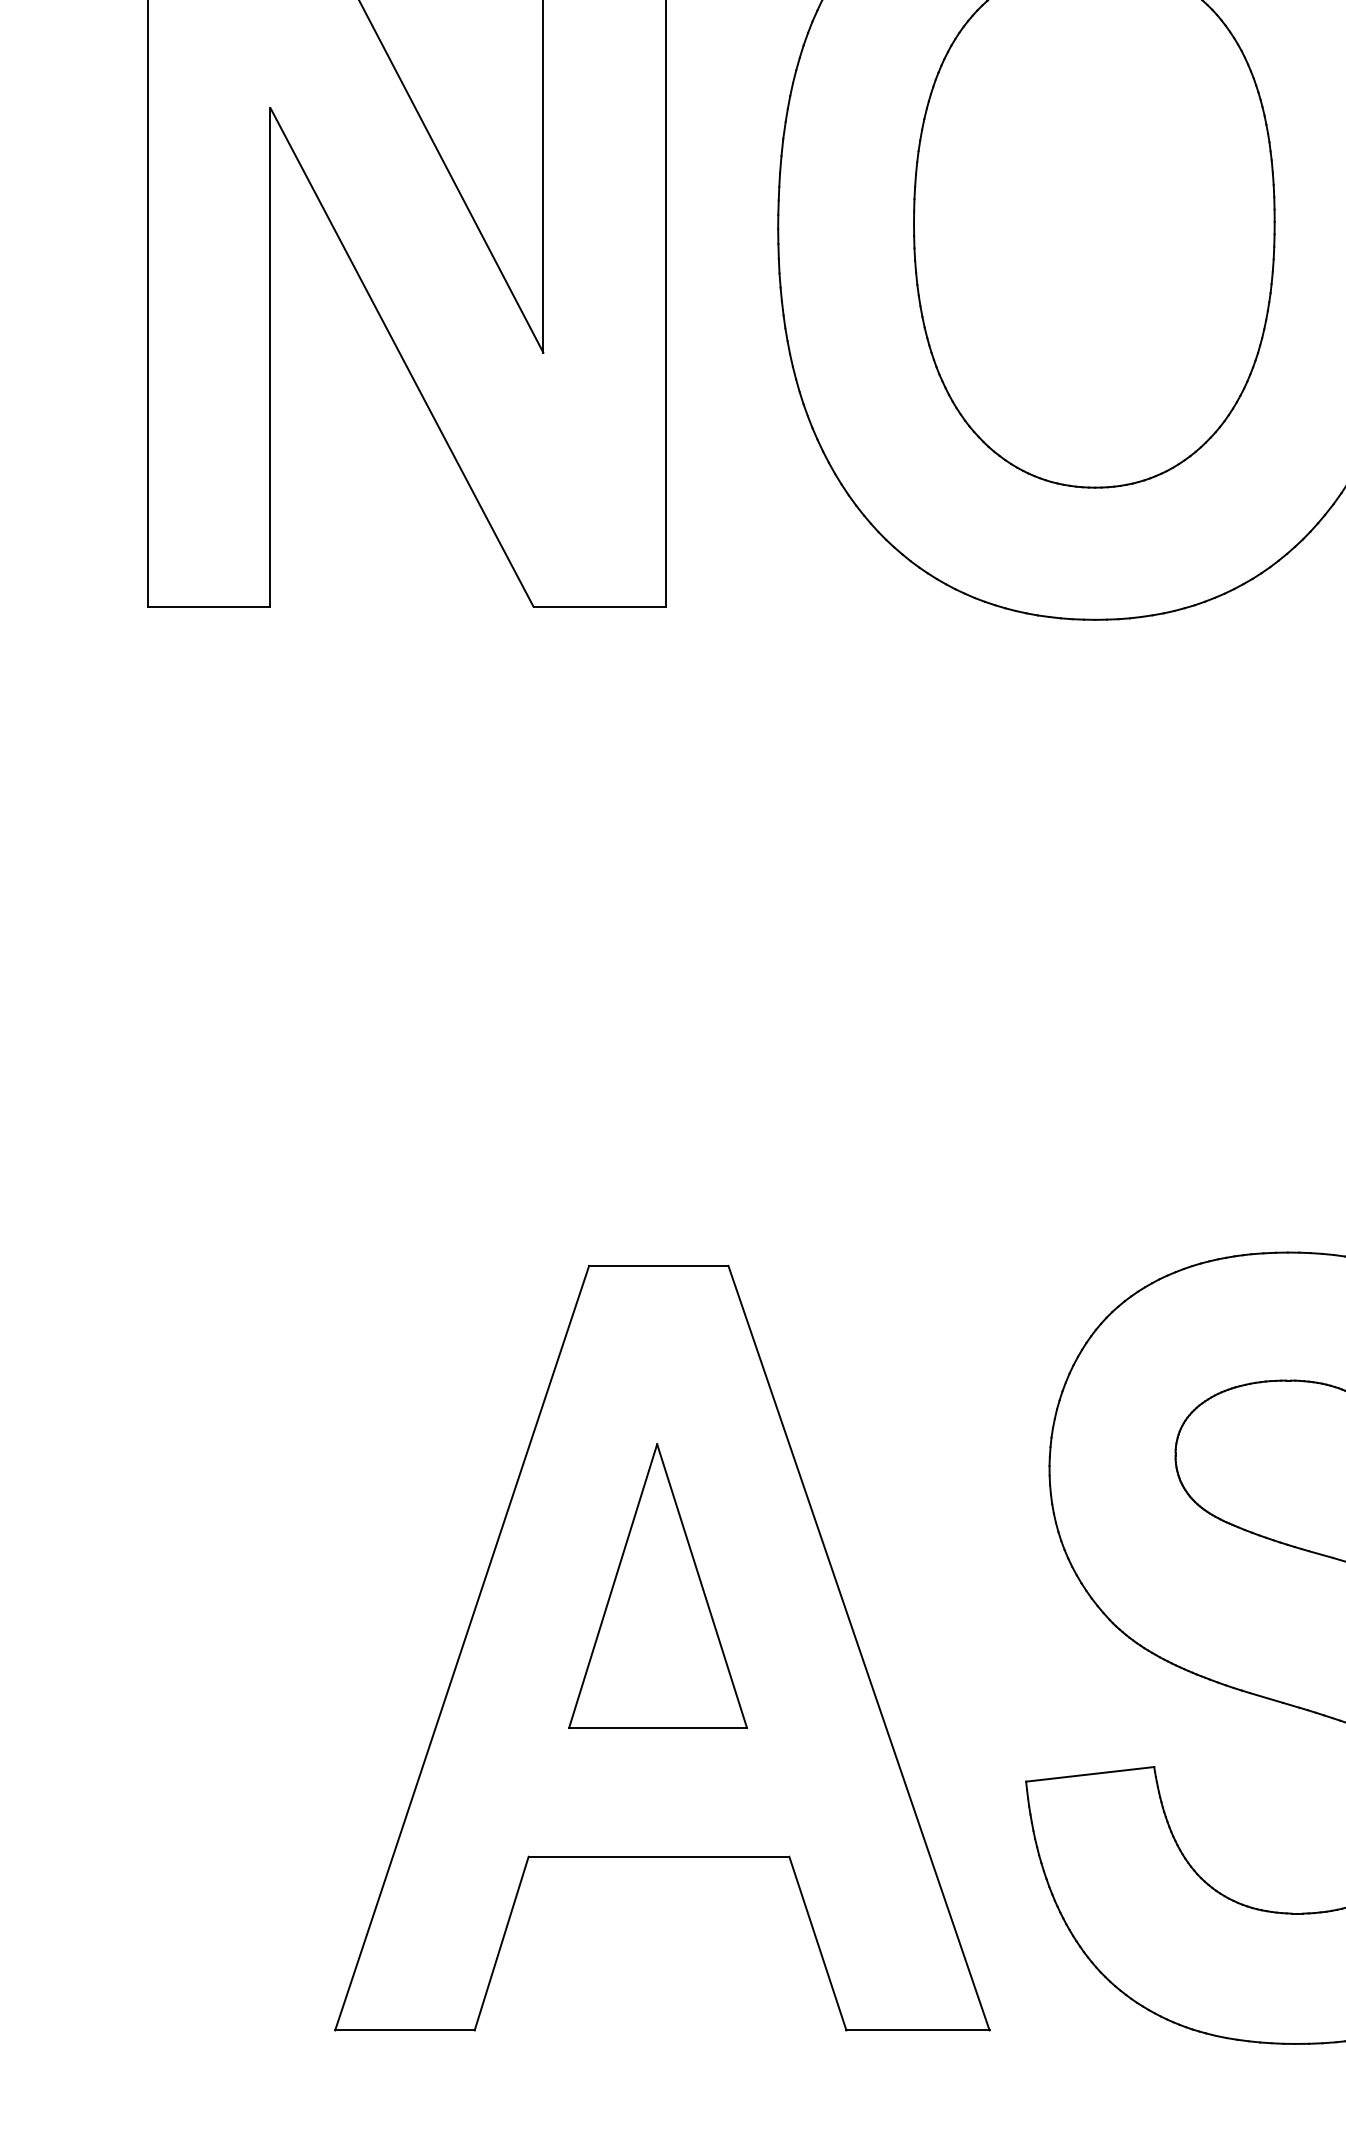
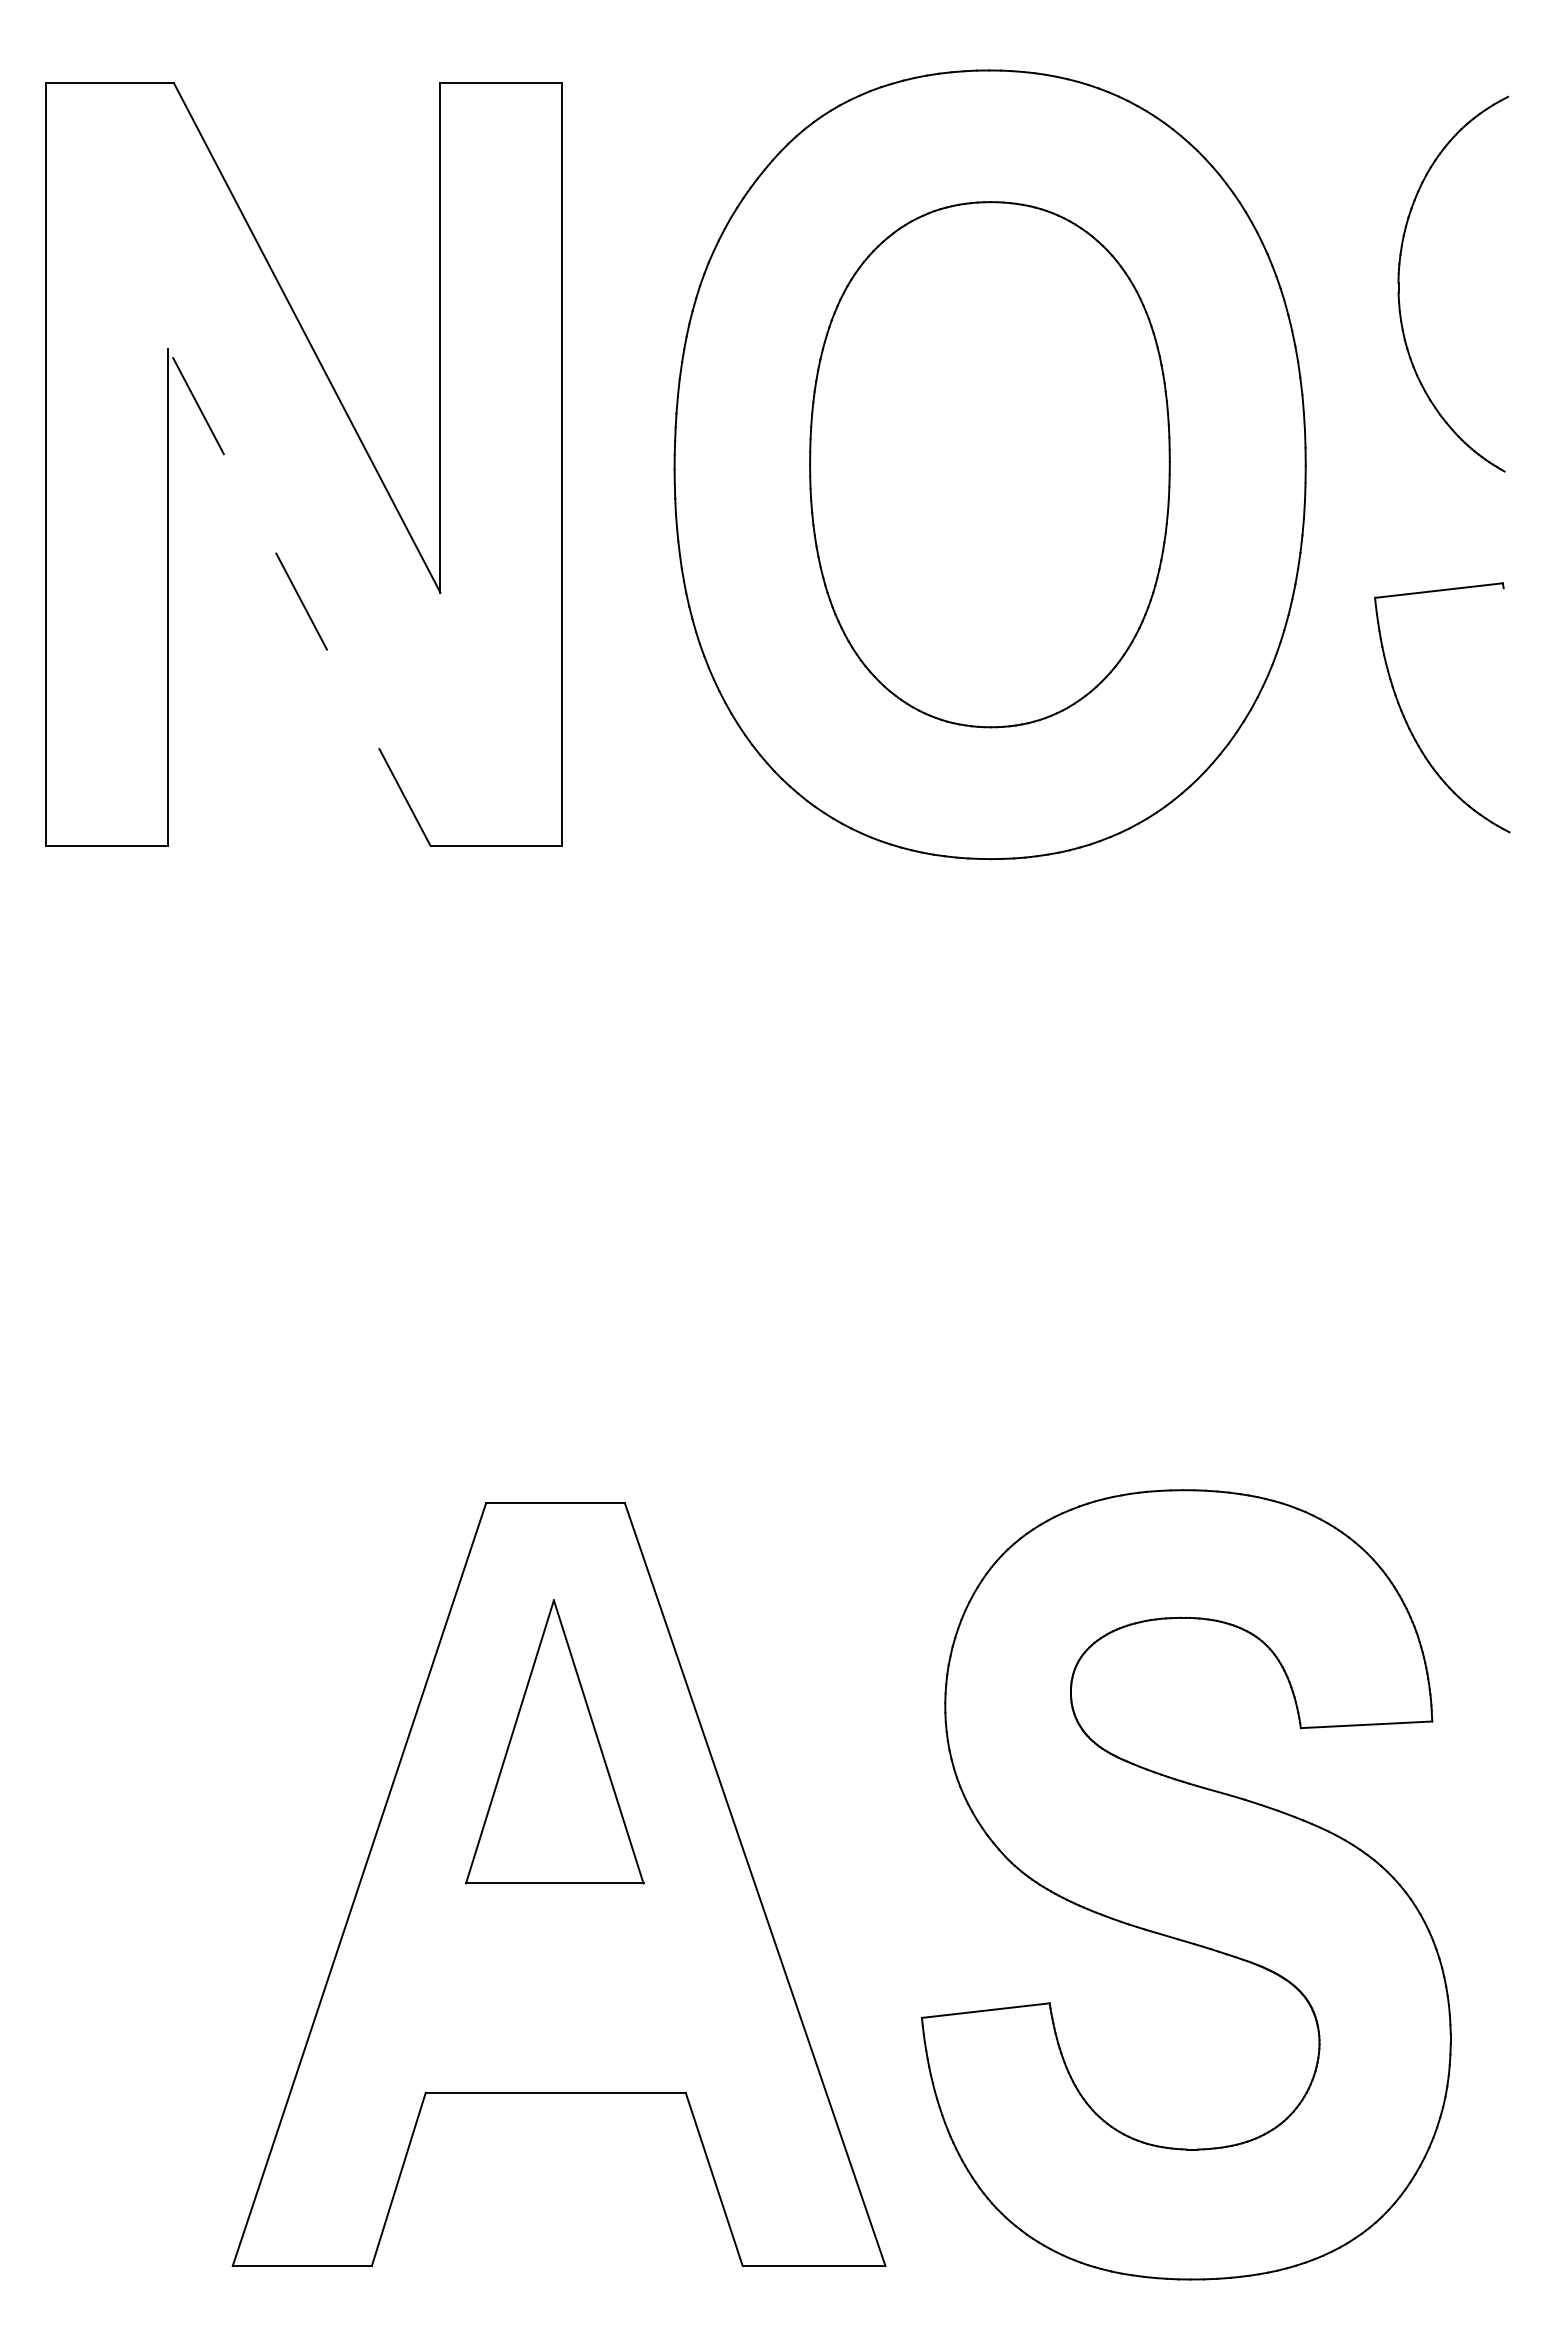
line: (402, 356) -> (299, 596), solid -> dashed
part: (657, 1585) -> (554, 1741), moved

